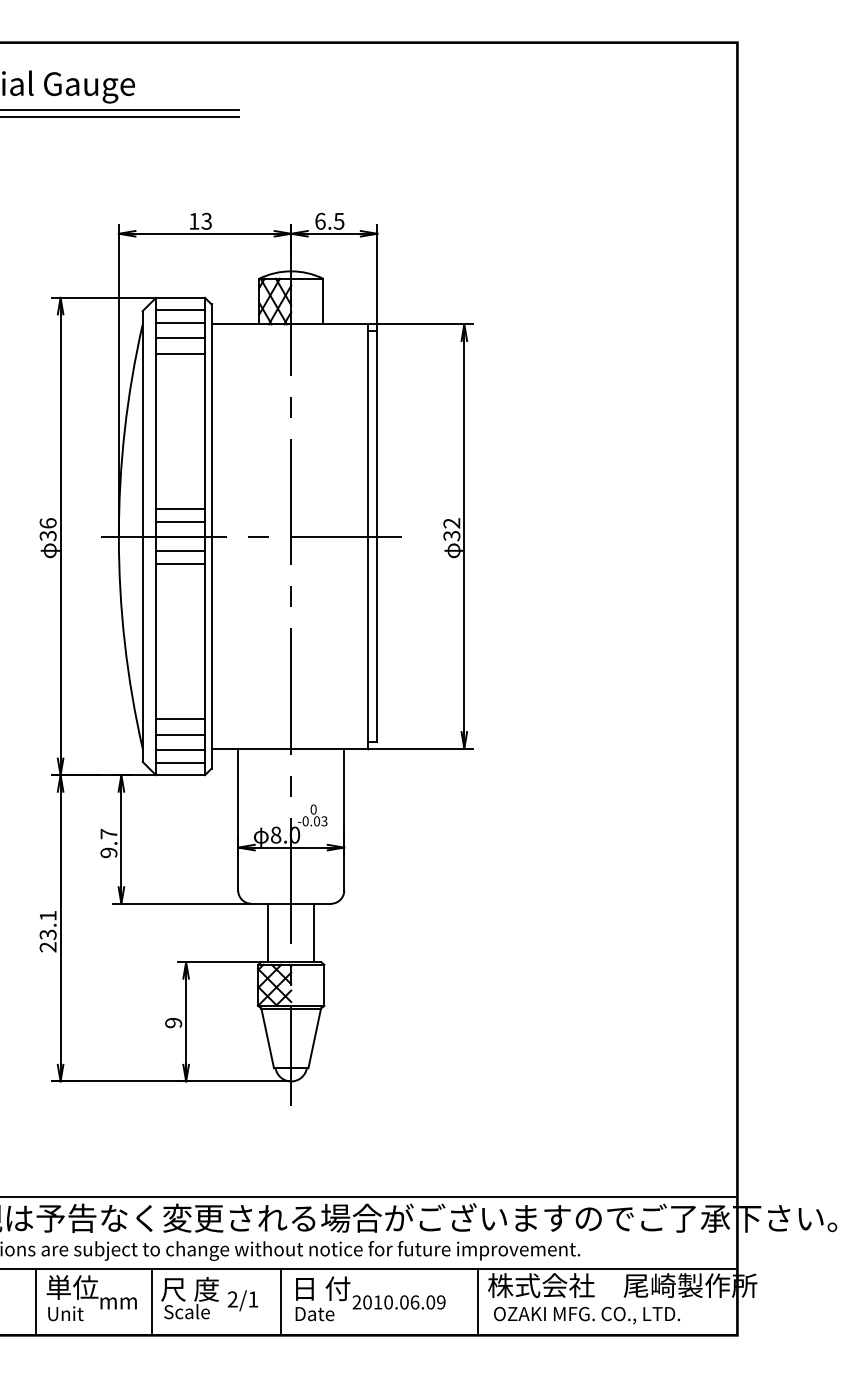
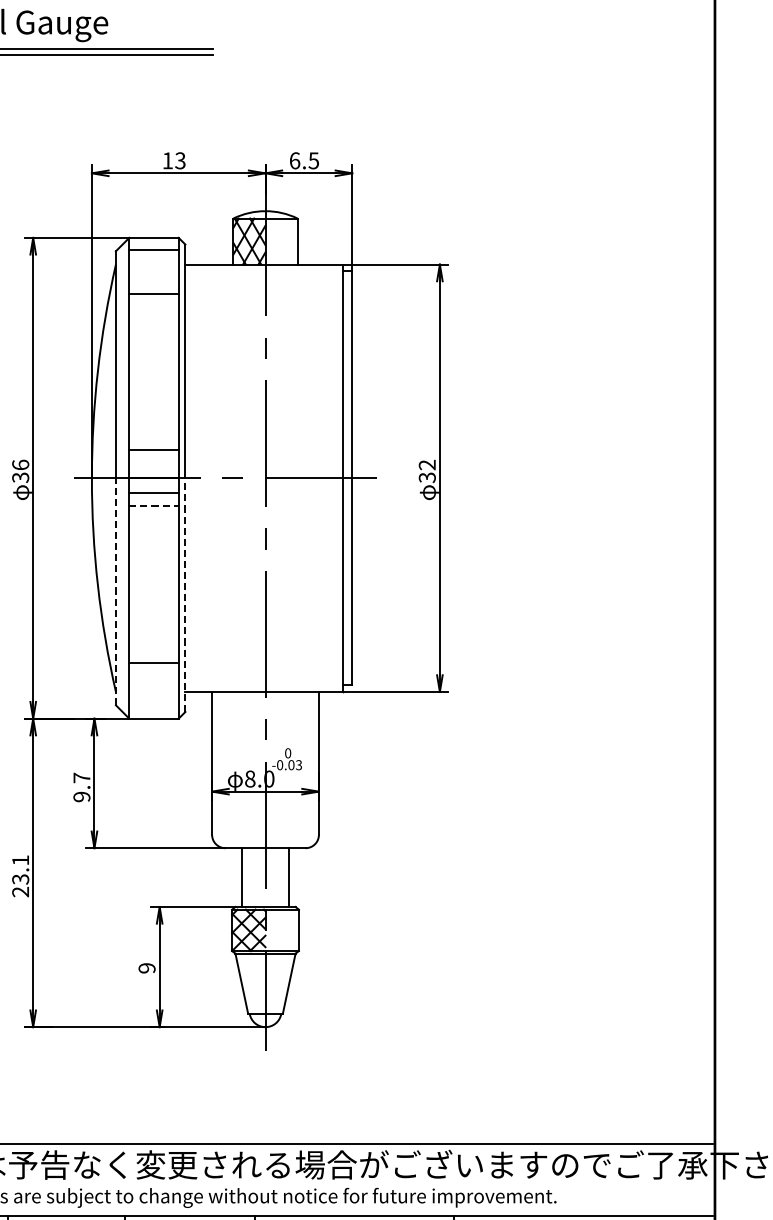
line: (180, 323) -> (153, 263), removed
line: (180, 337) -> (153, 277), removed
line: (180, 521) -> (153, 463), removed
line: (180, 564) -> (153, 506), solid -> dashed
line: (142, 649) -> (115, 592), solid -> dashed
line: (211, 652) -> (185, 595), solid -> dashed
line: (180, 735) -> (153, 678), removed
line: (180, 749) -> (153, 692), removed
line: (180, 763) -> (153, 706), removed

